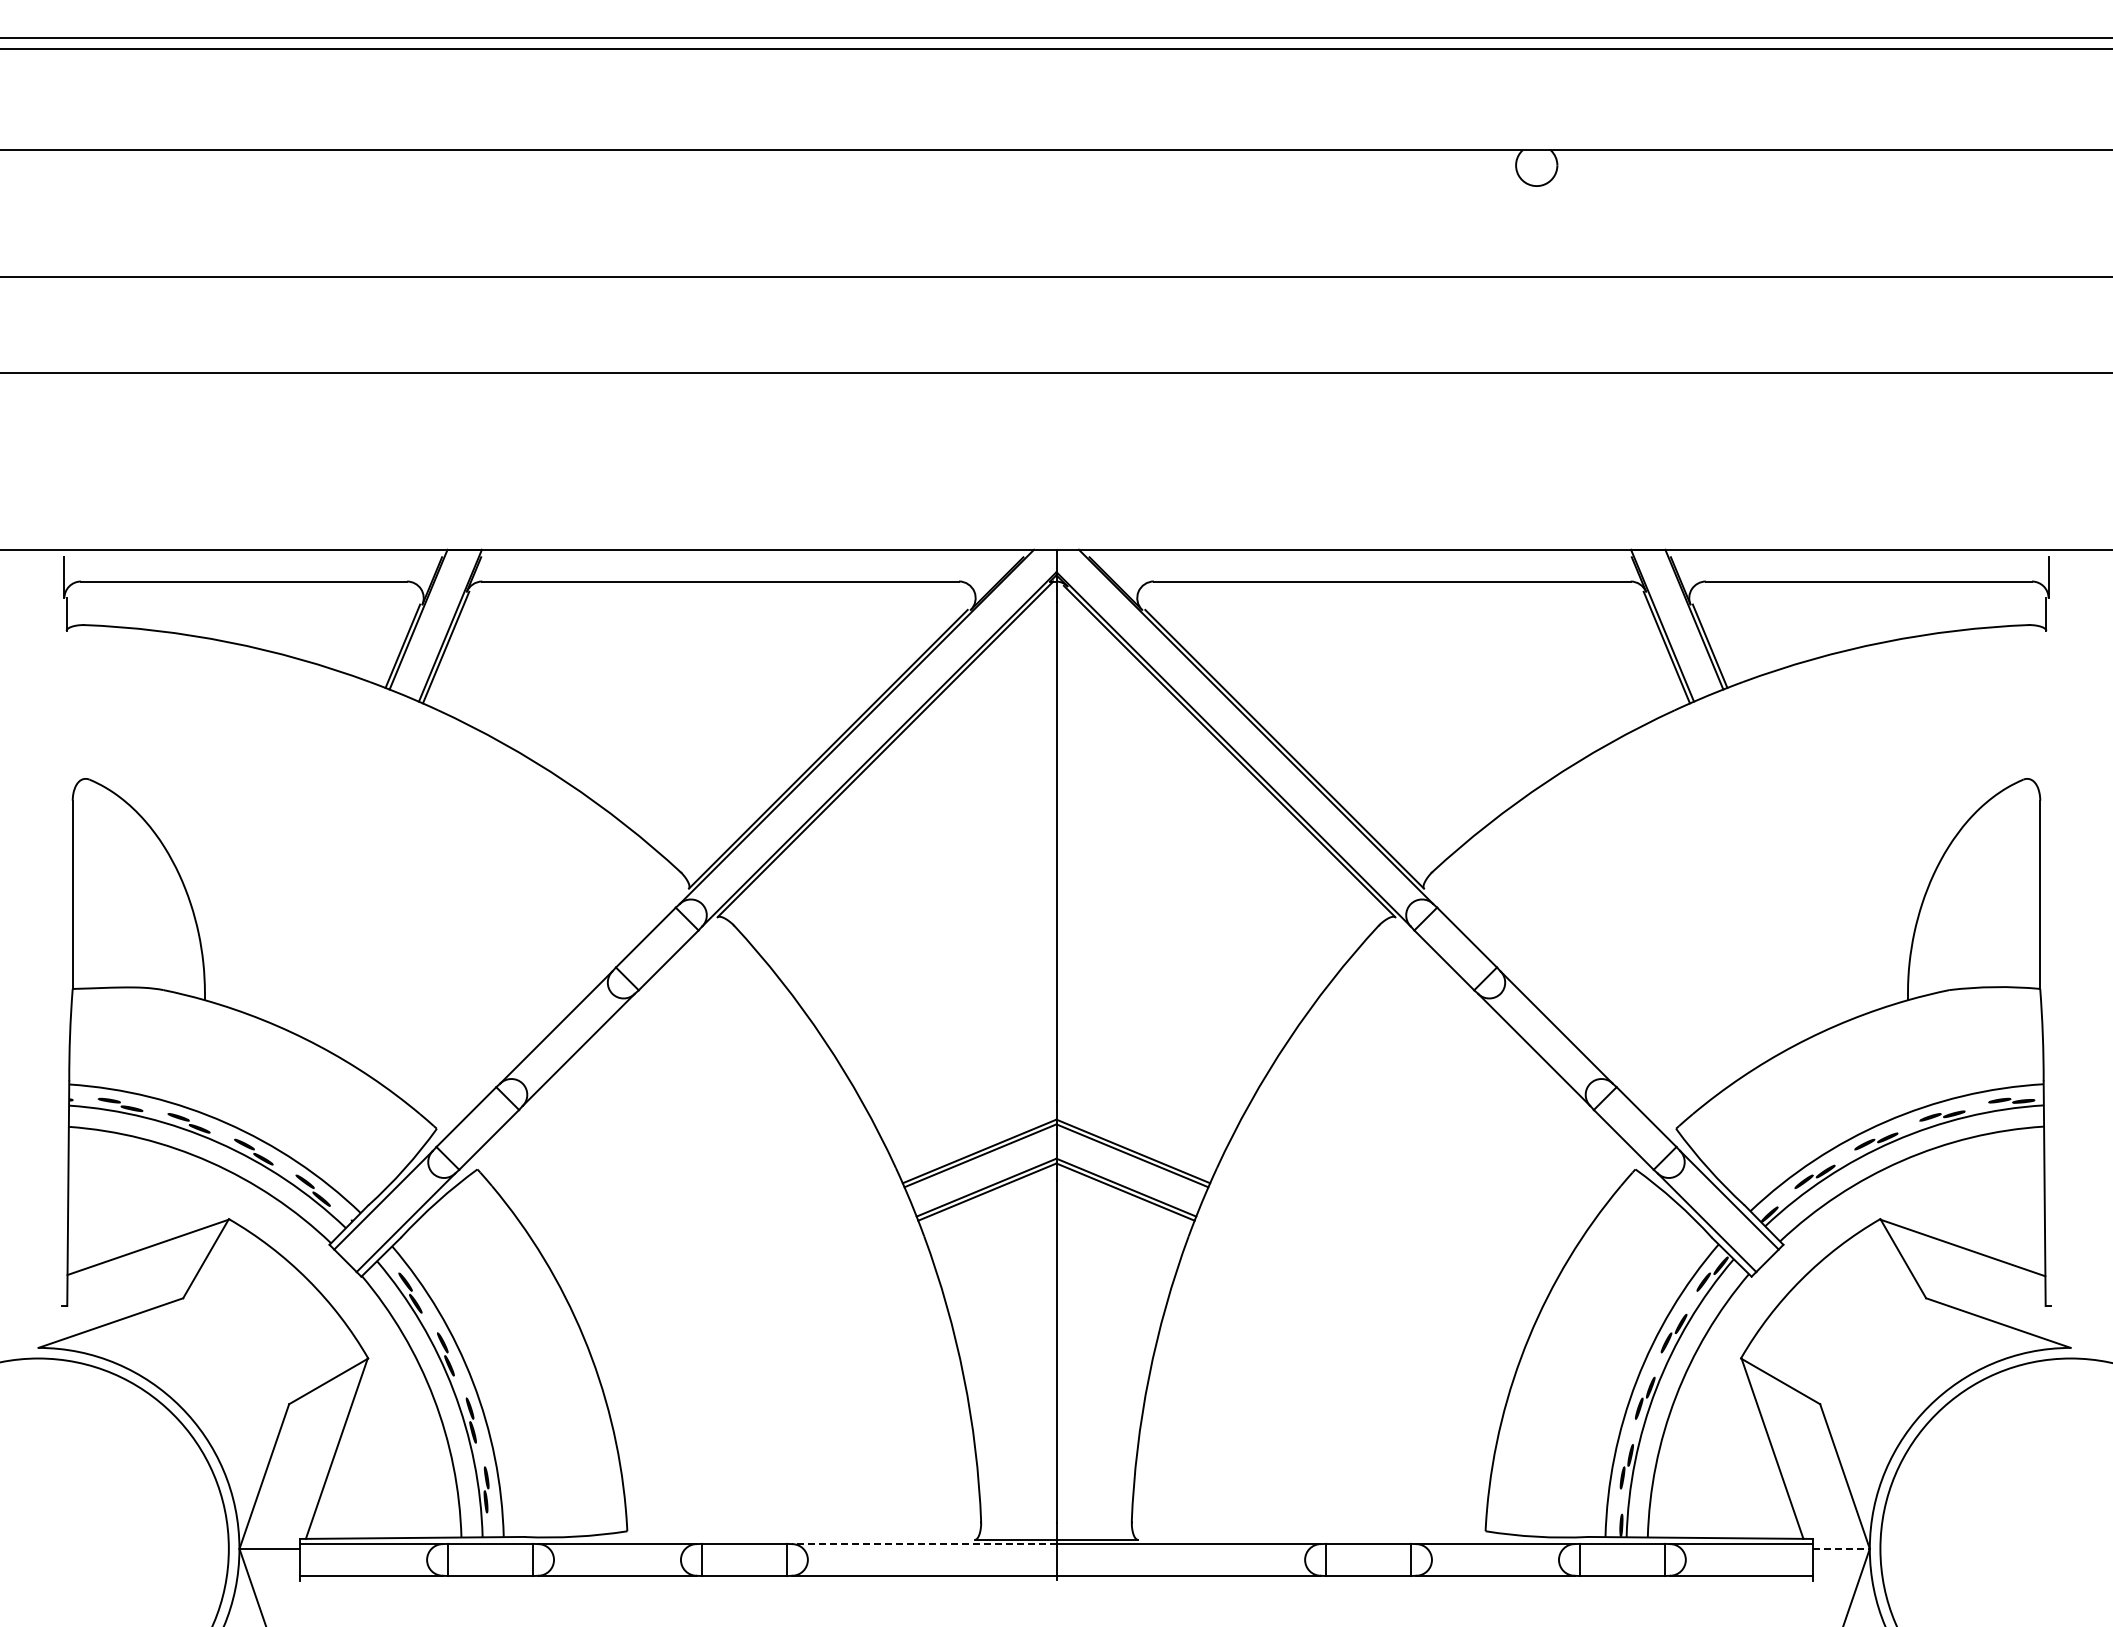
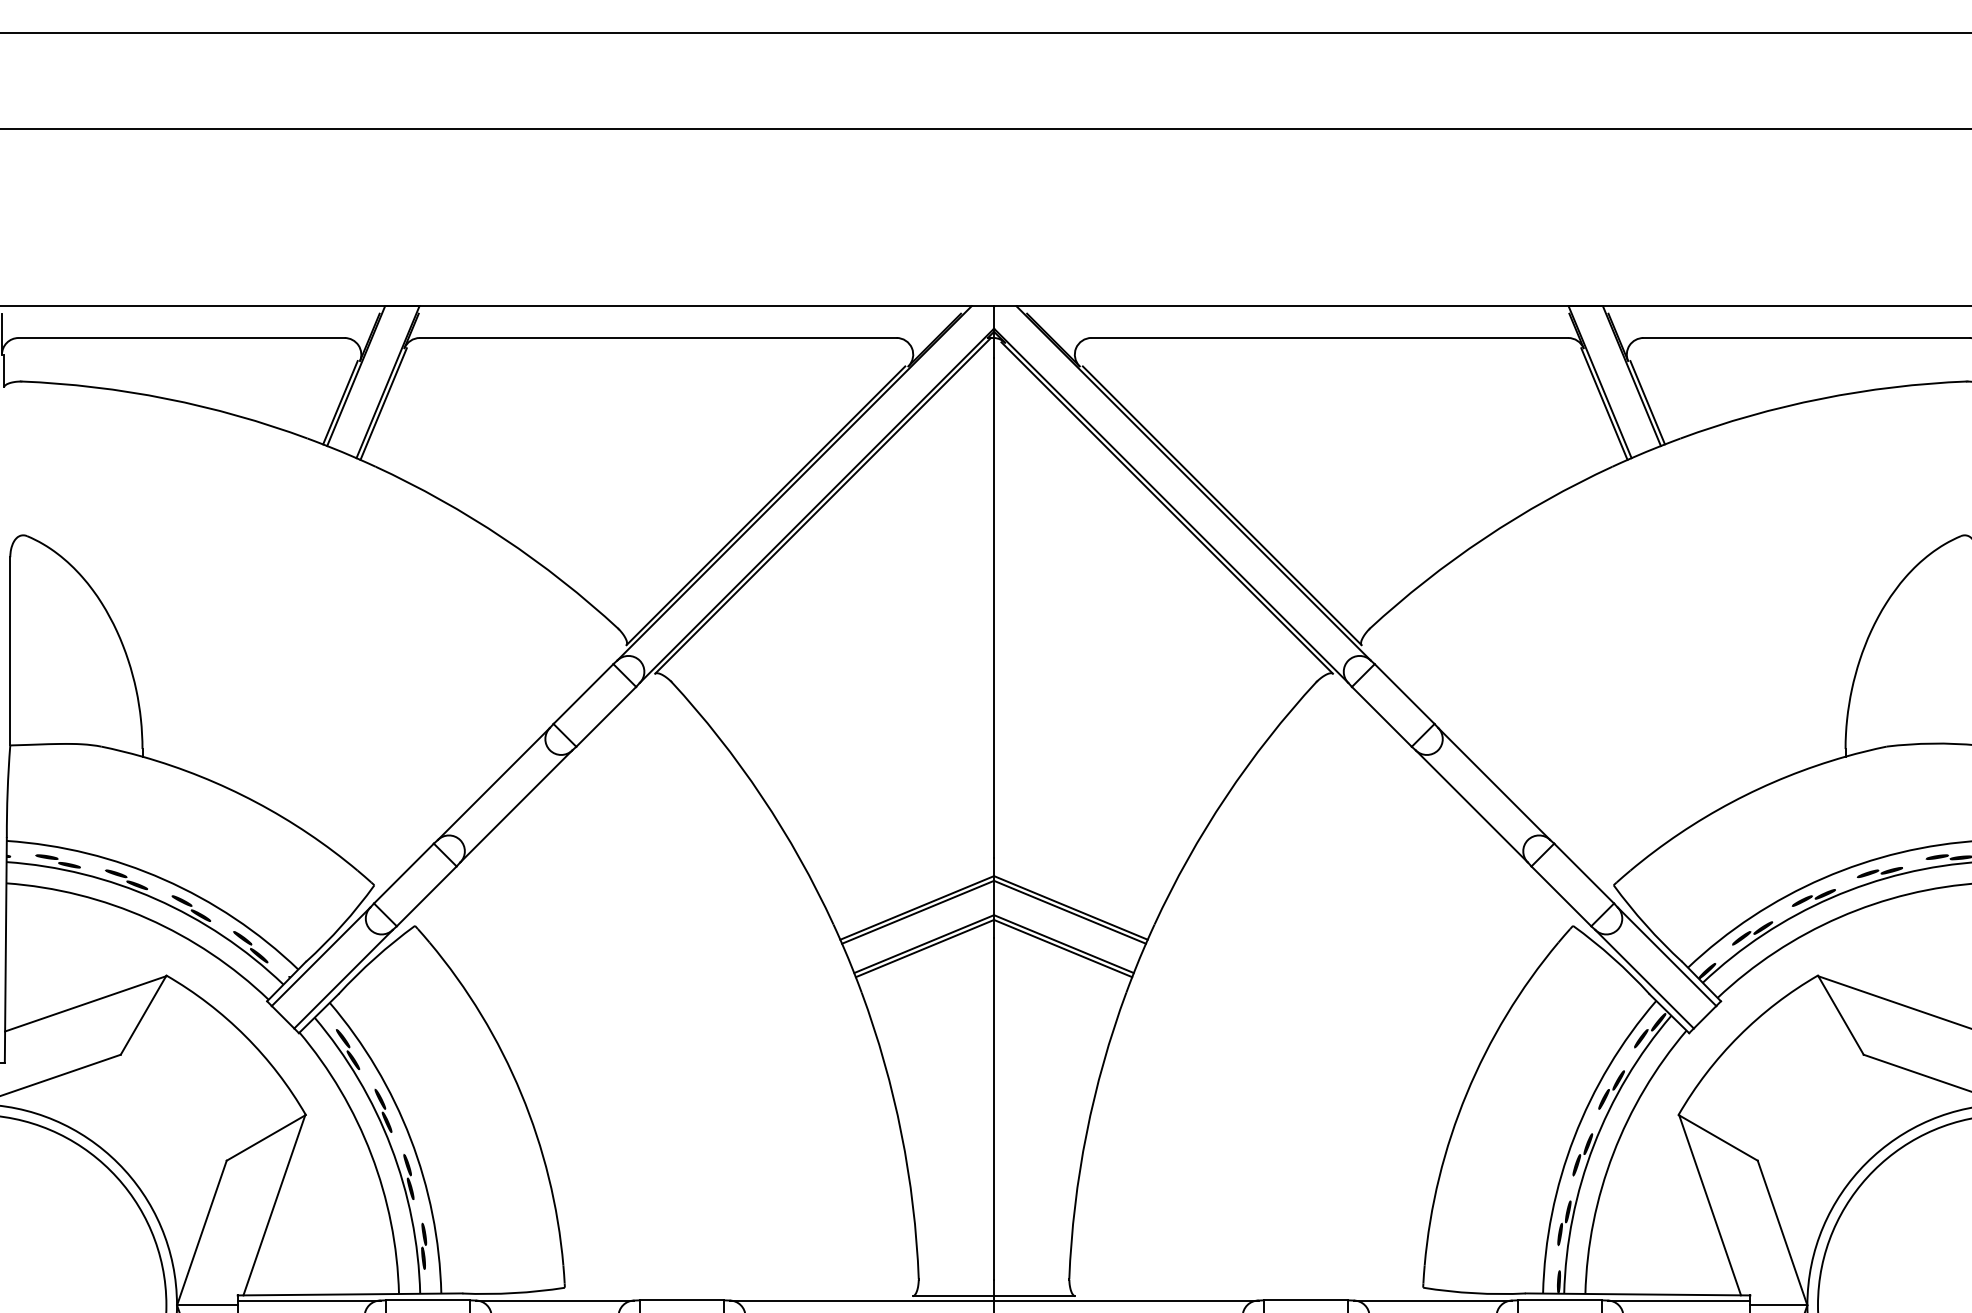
line: (923, 1544) -> (861, 1300), dashed -> solid
line: (1841, 1548) -> (1779, 1304), dashed -> solid

